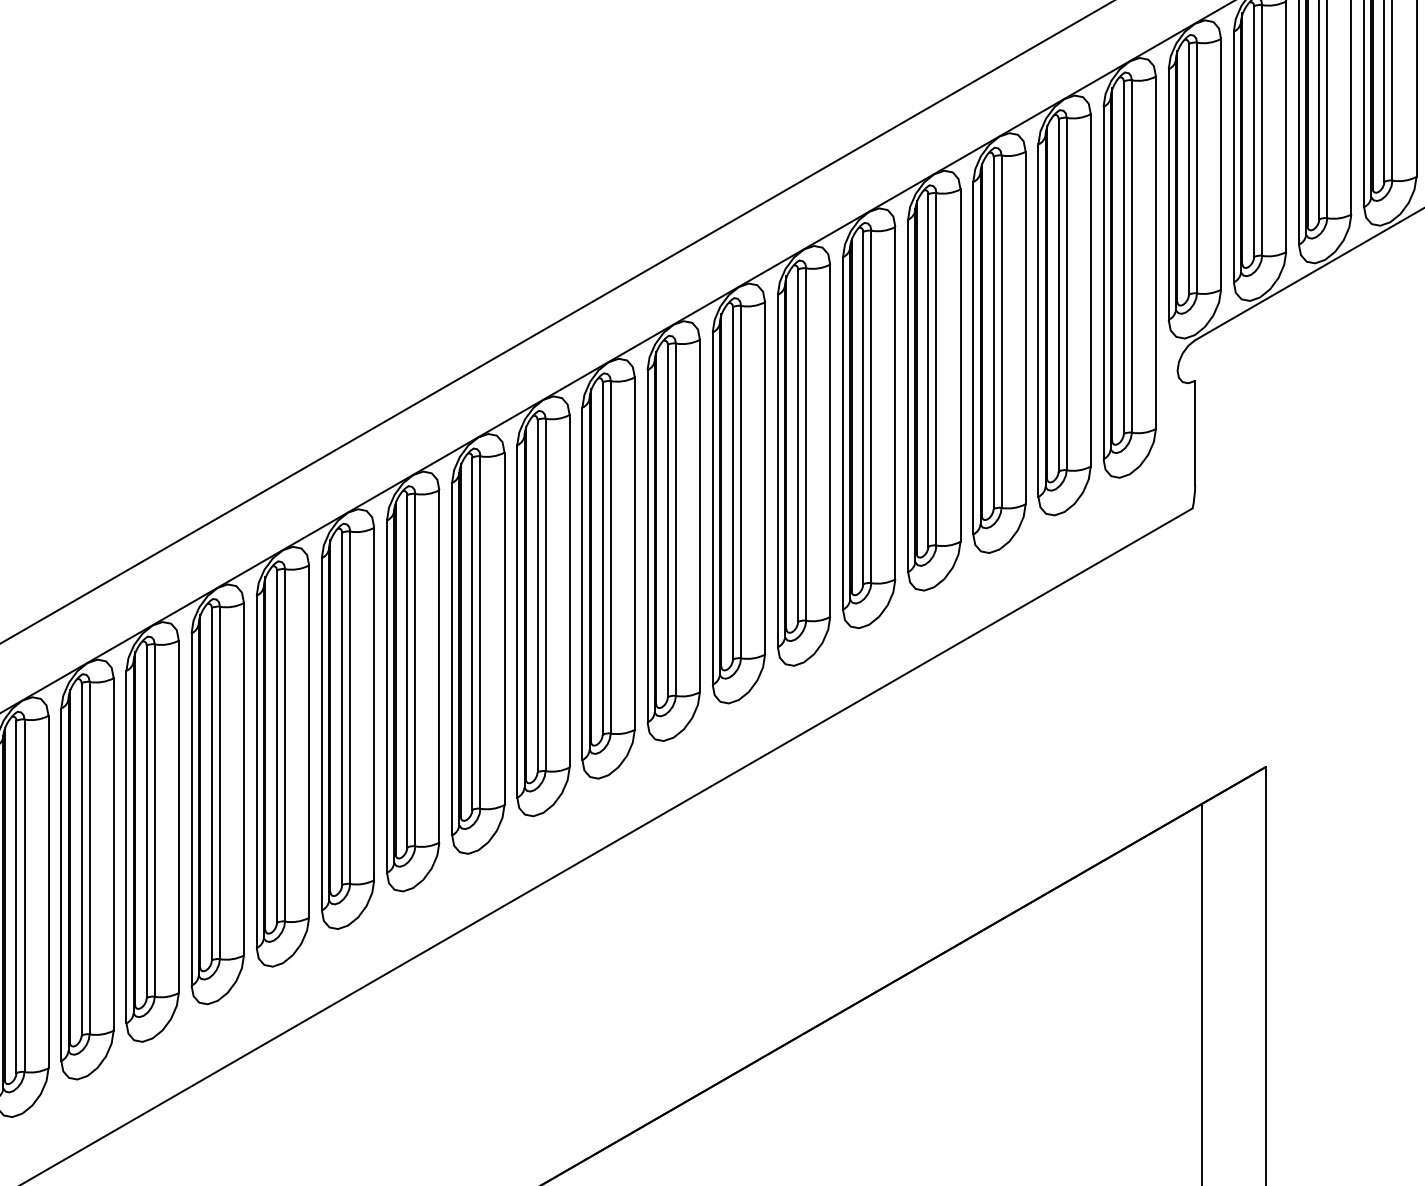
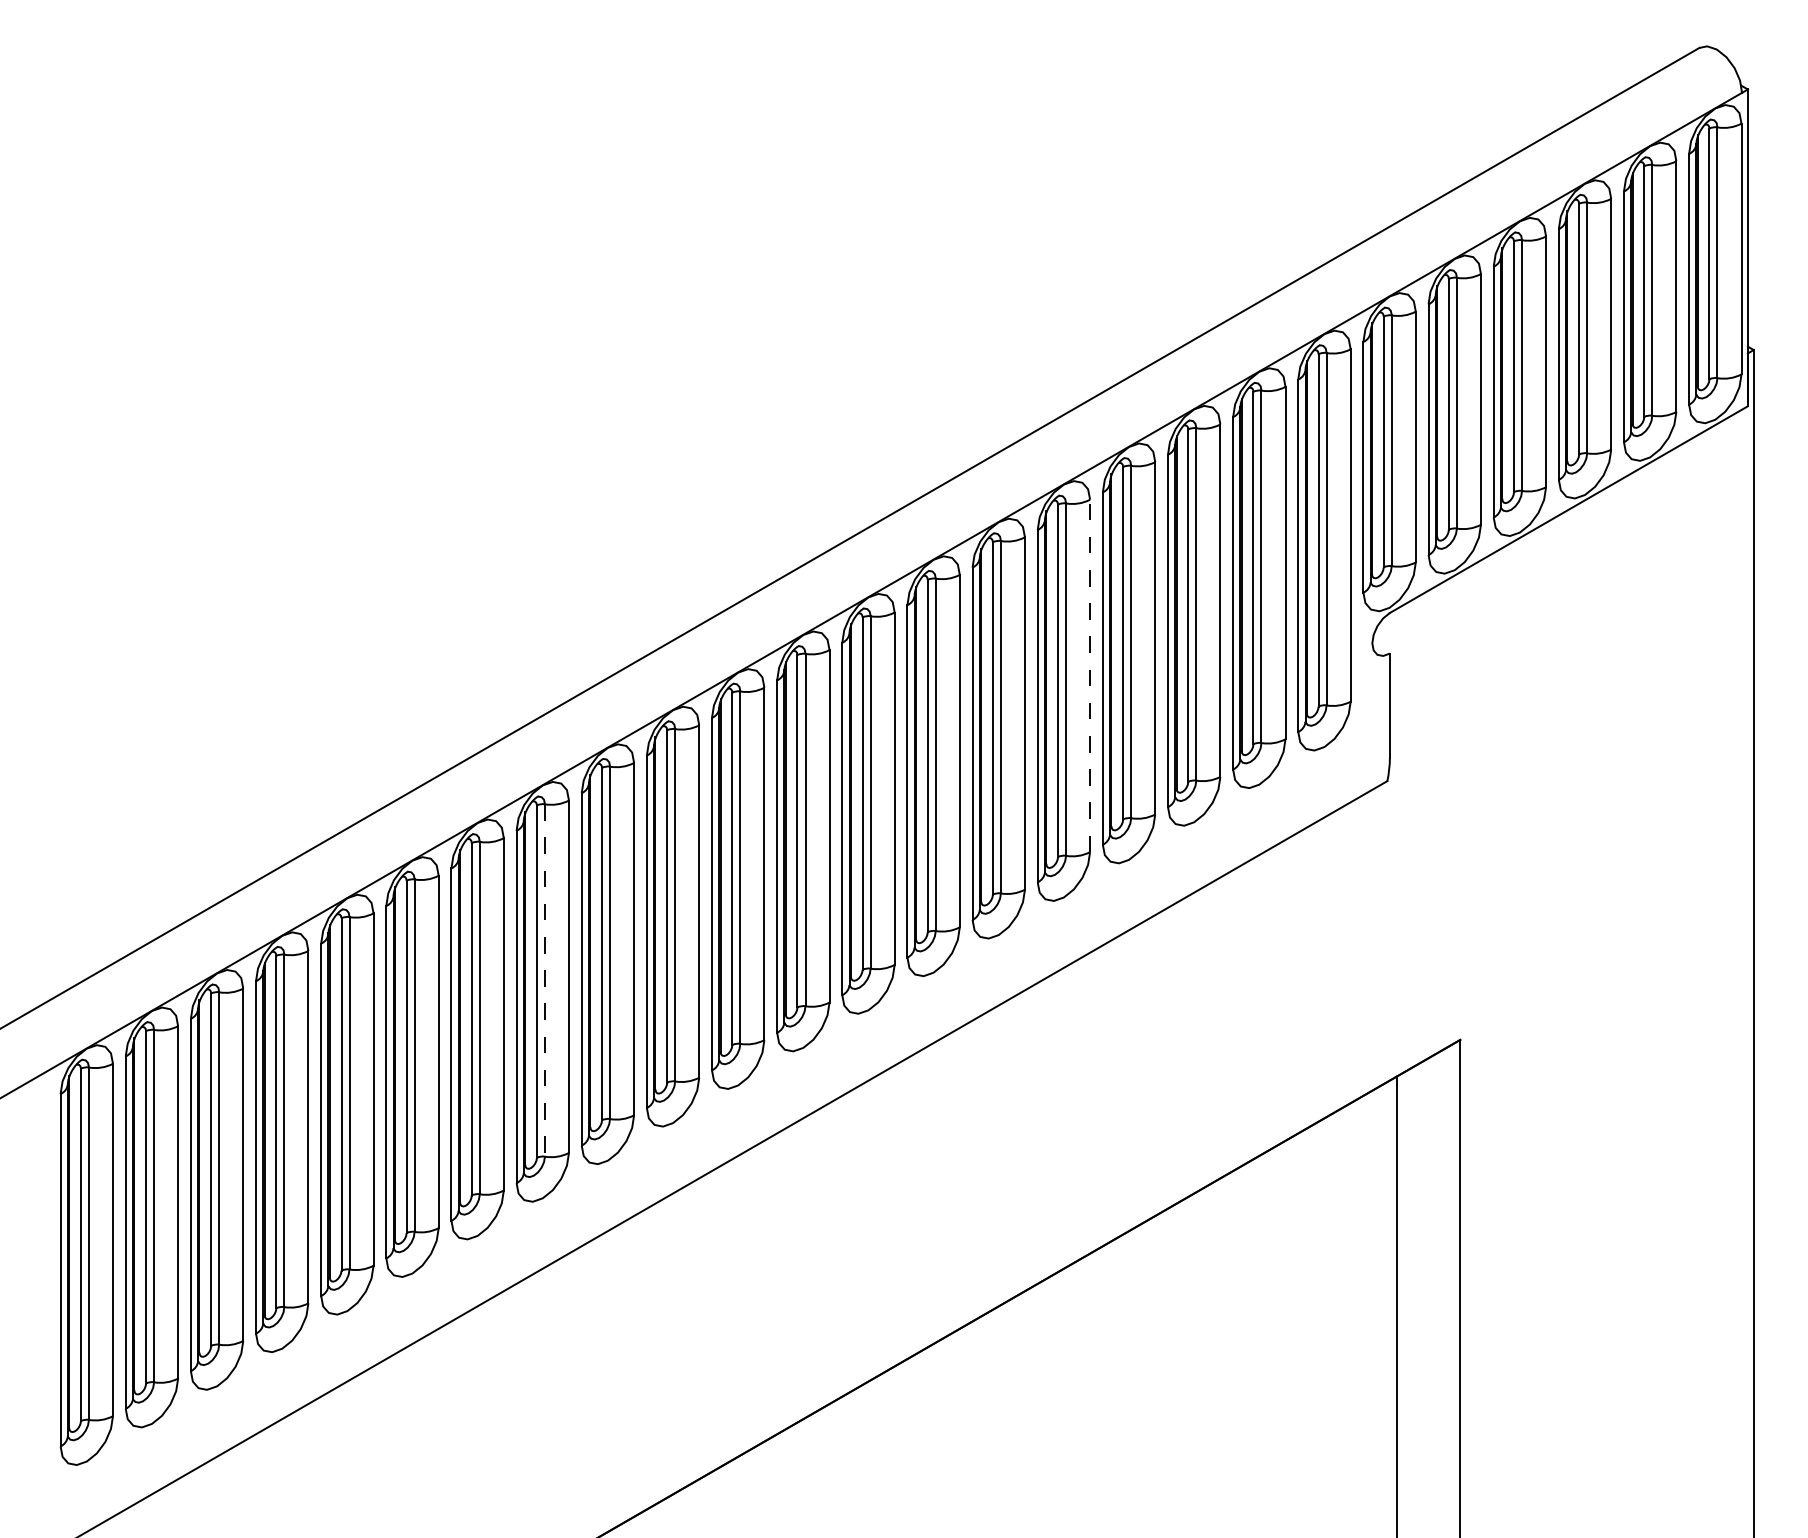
line: (895, 402) -> (1090, 675), solid -> dashed
line: (349, 707) -> (544, 980), solid -> dashed

